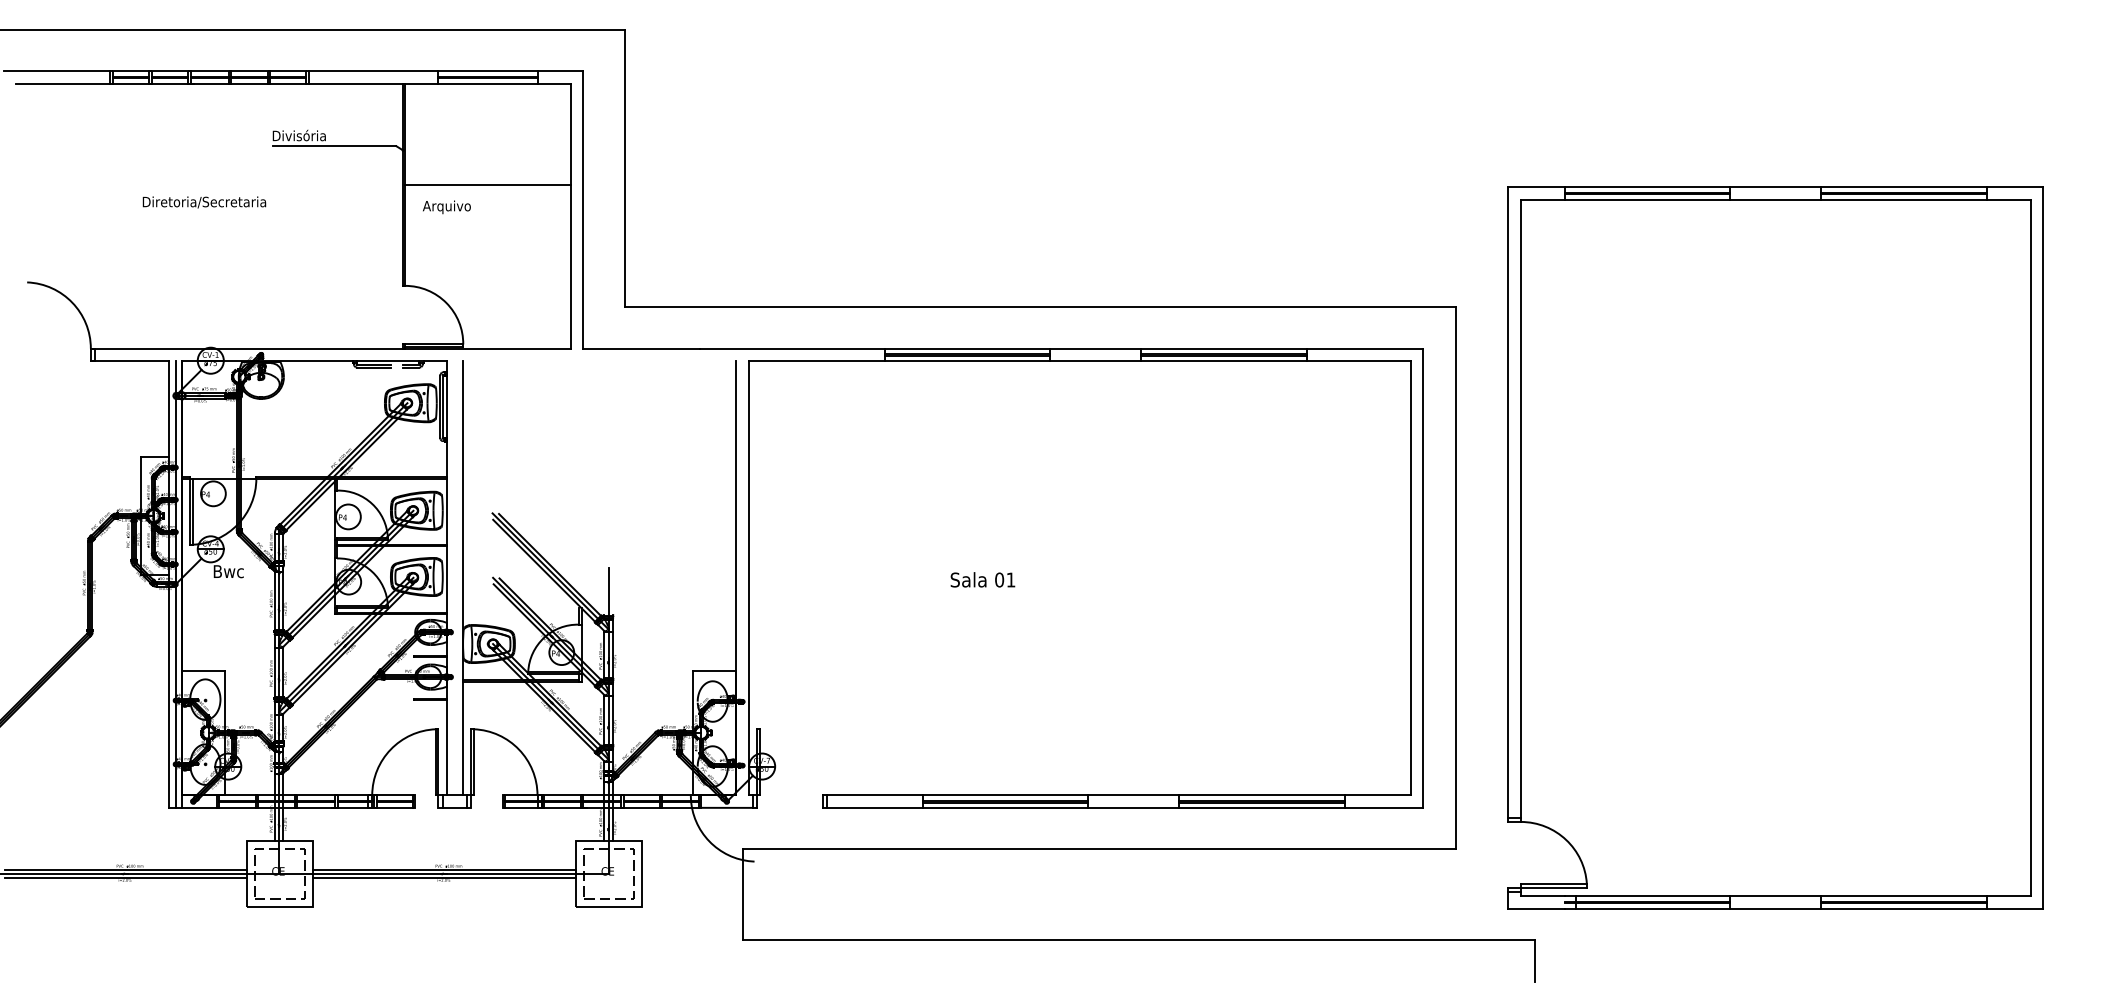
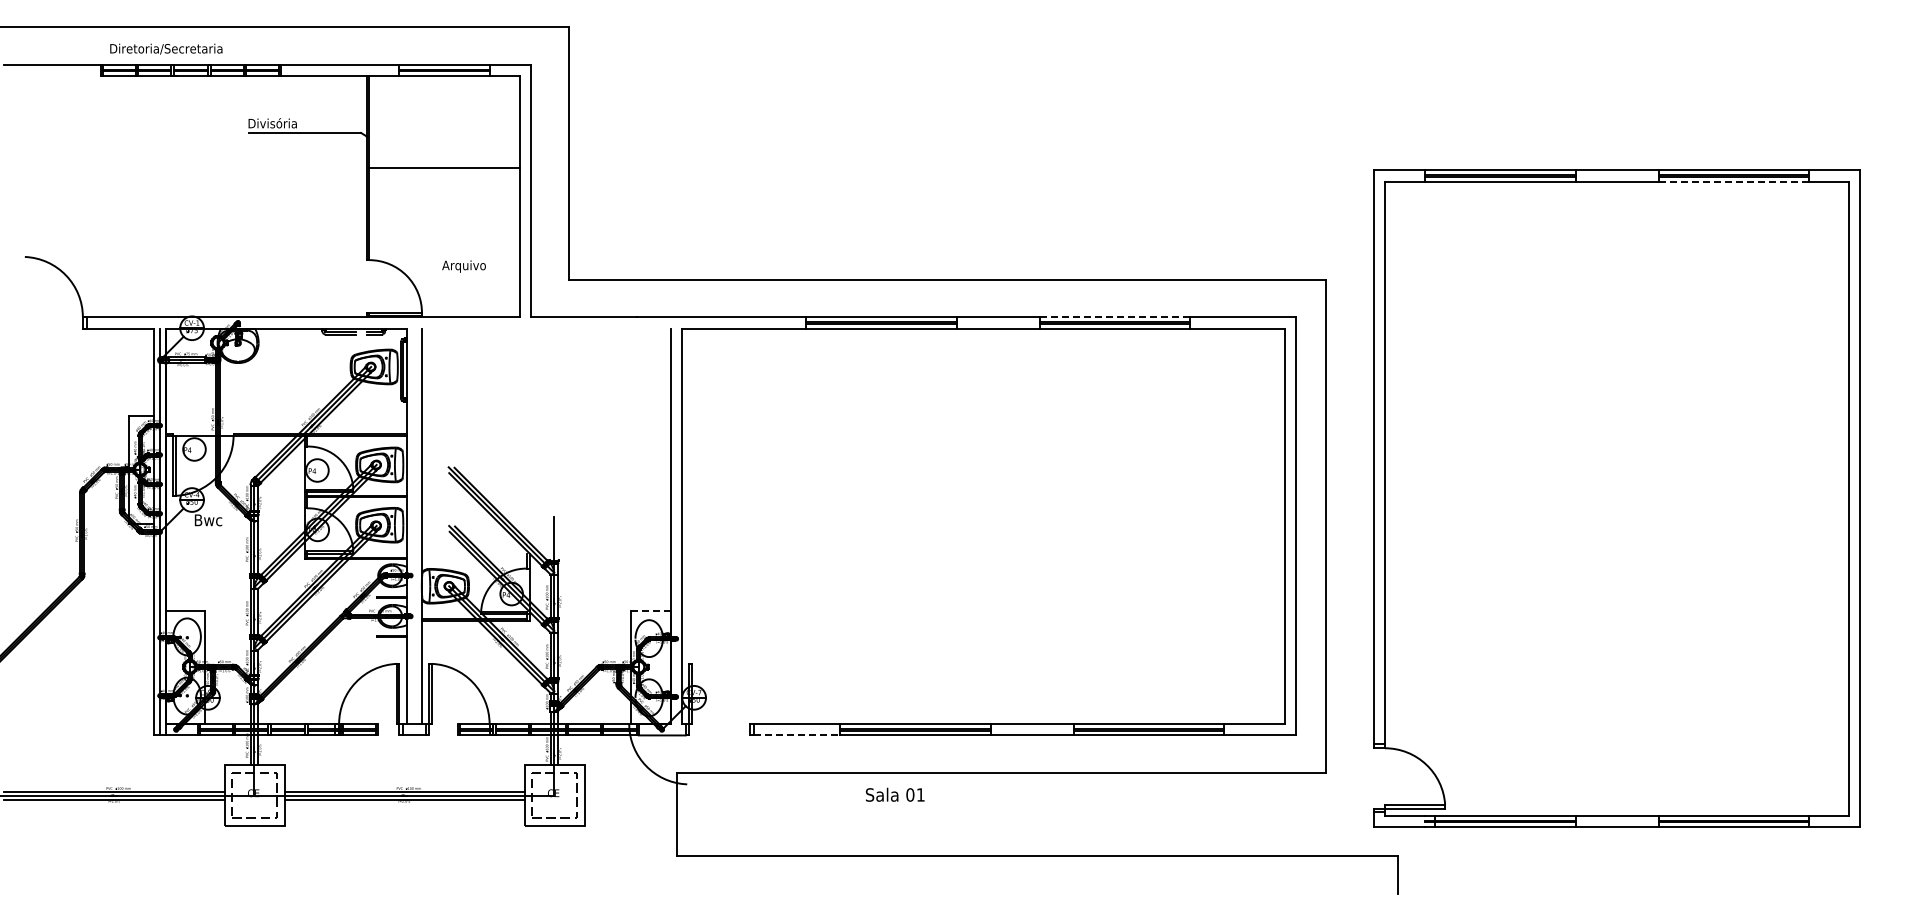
line: (62, 84) -> (57, 76), removed
line: (1903, 199) -> (1733, 181), solid -> dashed
text: (204, 201) -> (166, 48), moved
text: (446, 207) -> (463, 266), moved
line: (1224, 348) -> (1115, 317), solid -> dashed
text: (983, 579) -> (895, 794), moved
line: (714, 670) -> (650, 610), solid -> dashed
line: (875, 807) -> (797, 735), solid -> dashed

